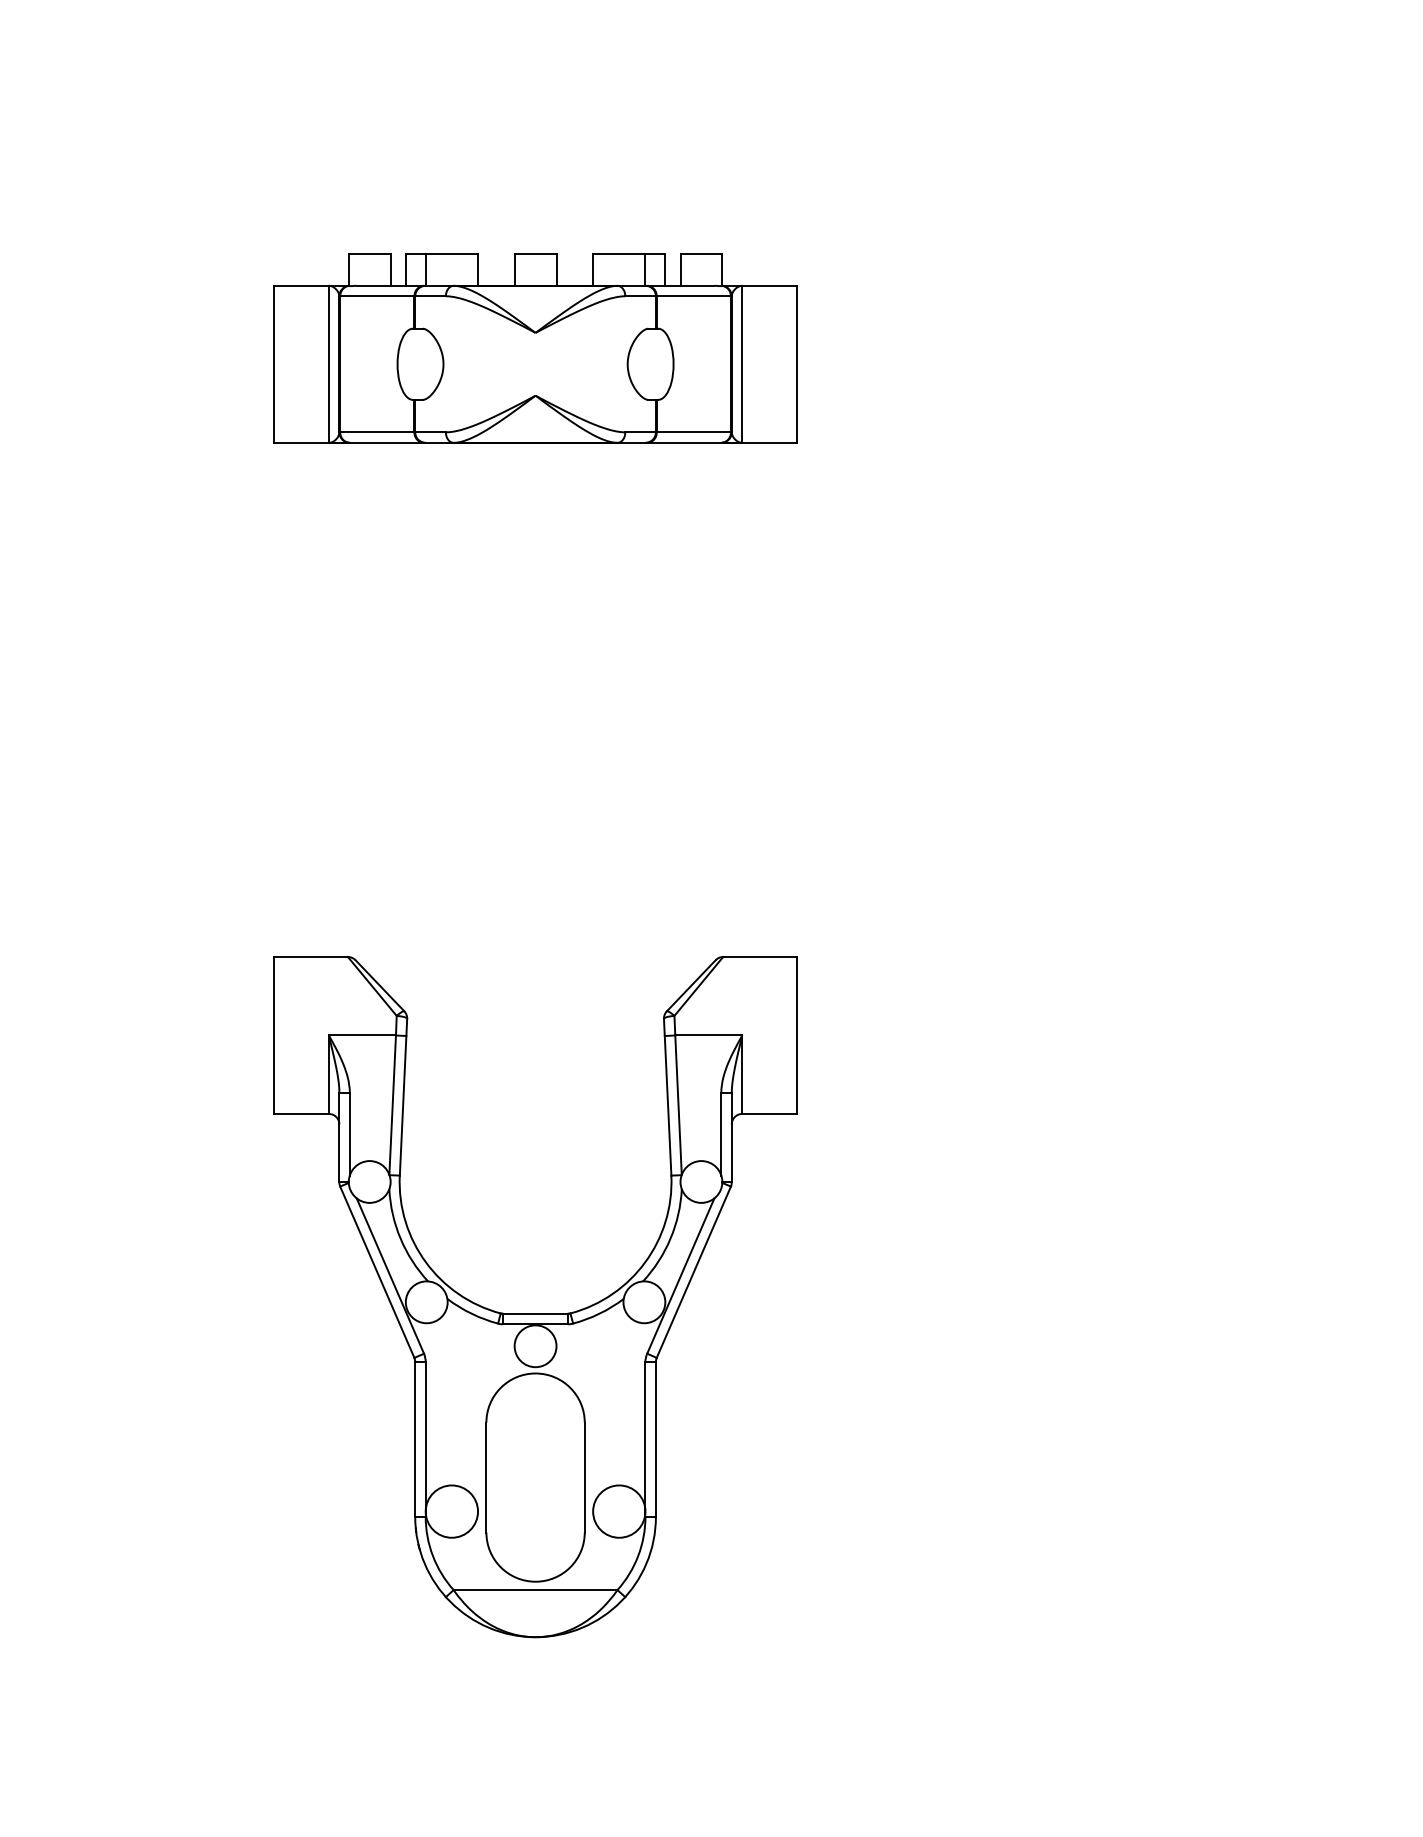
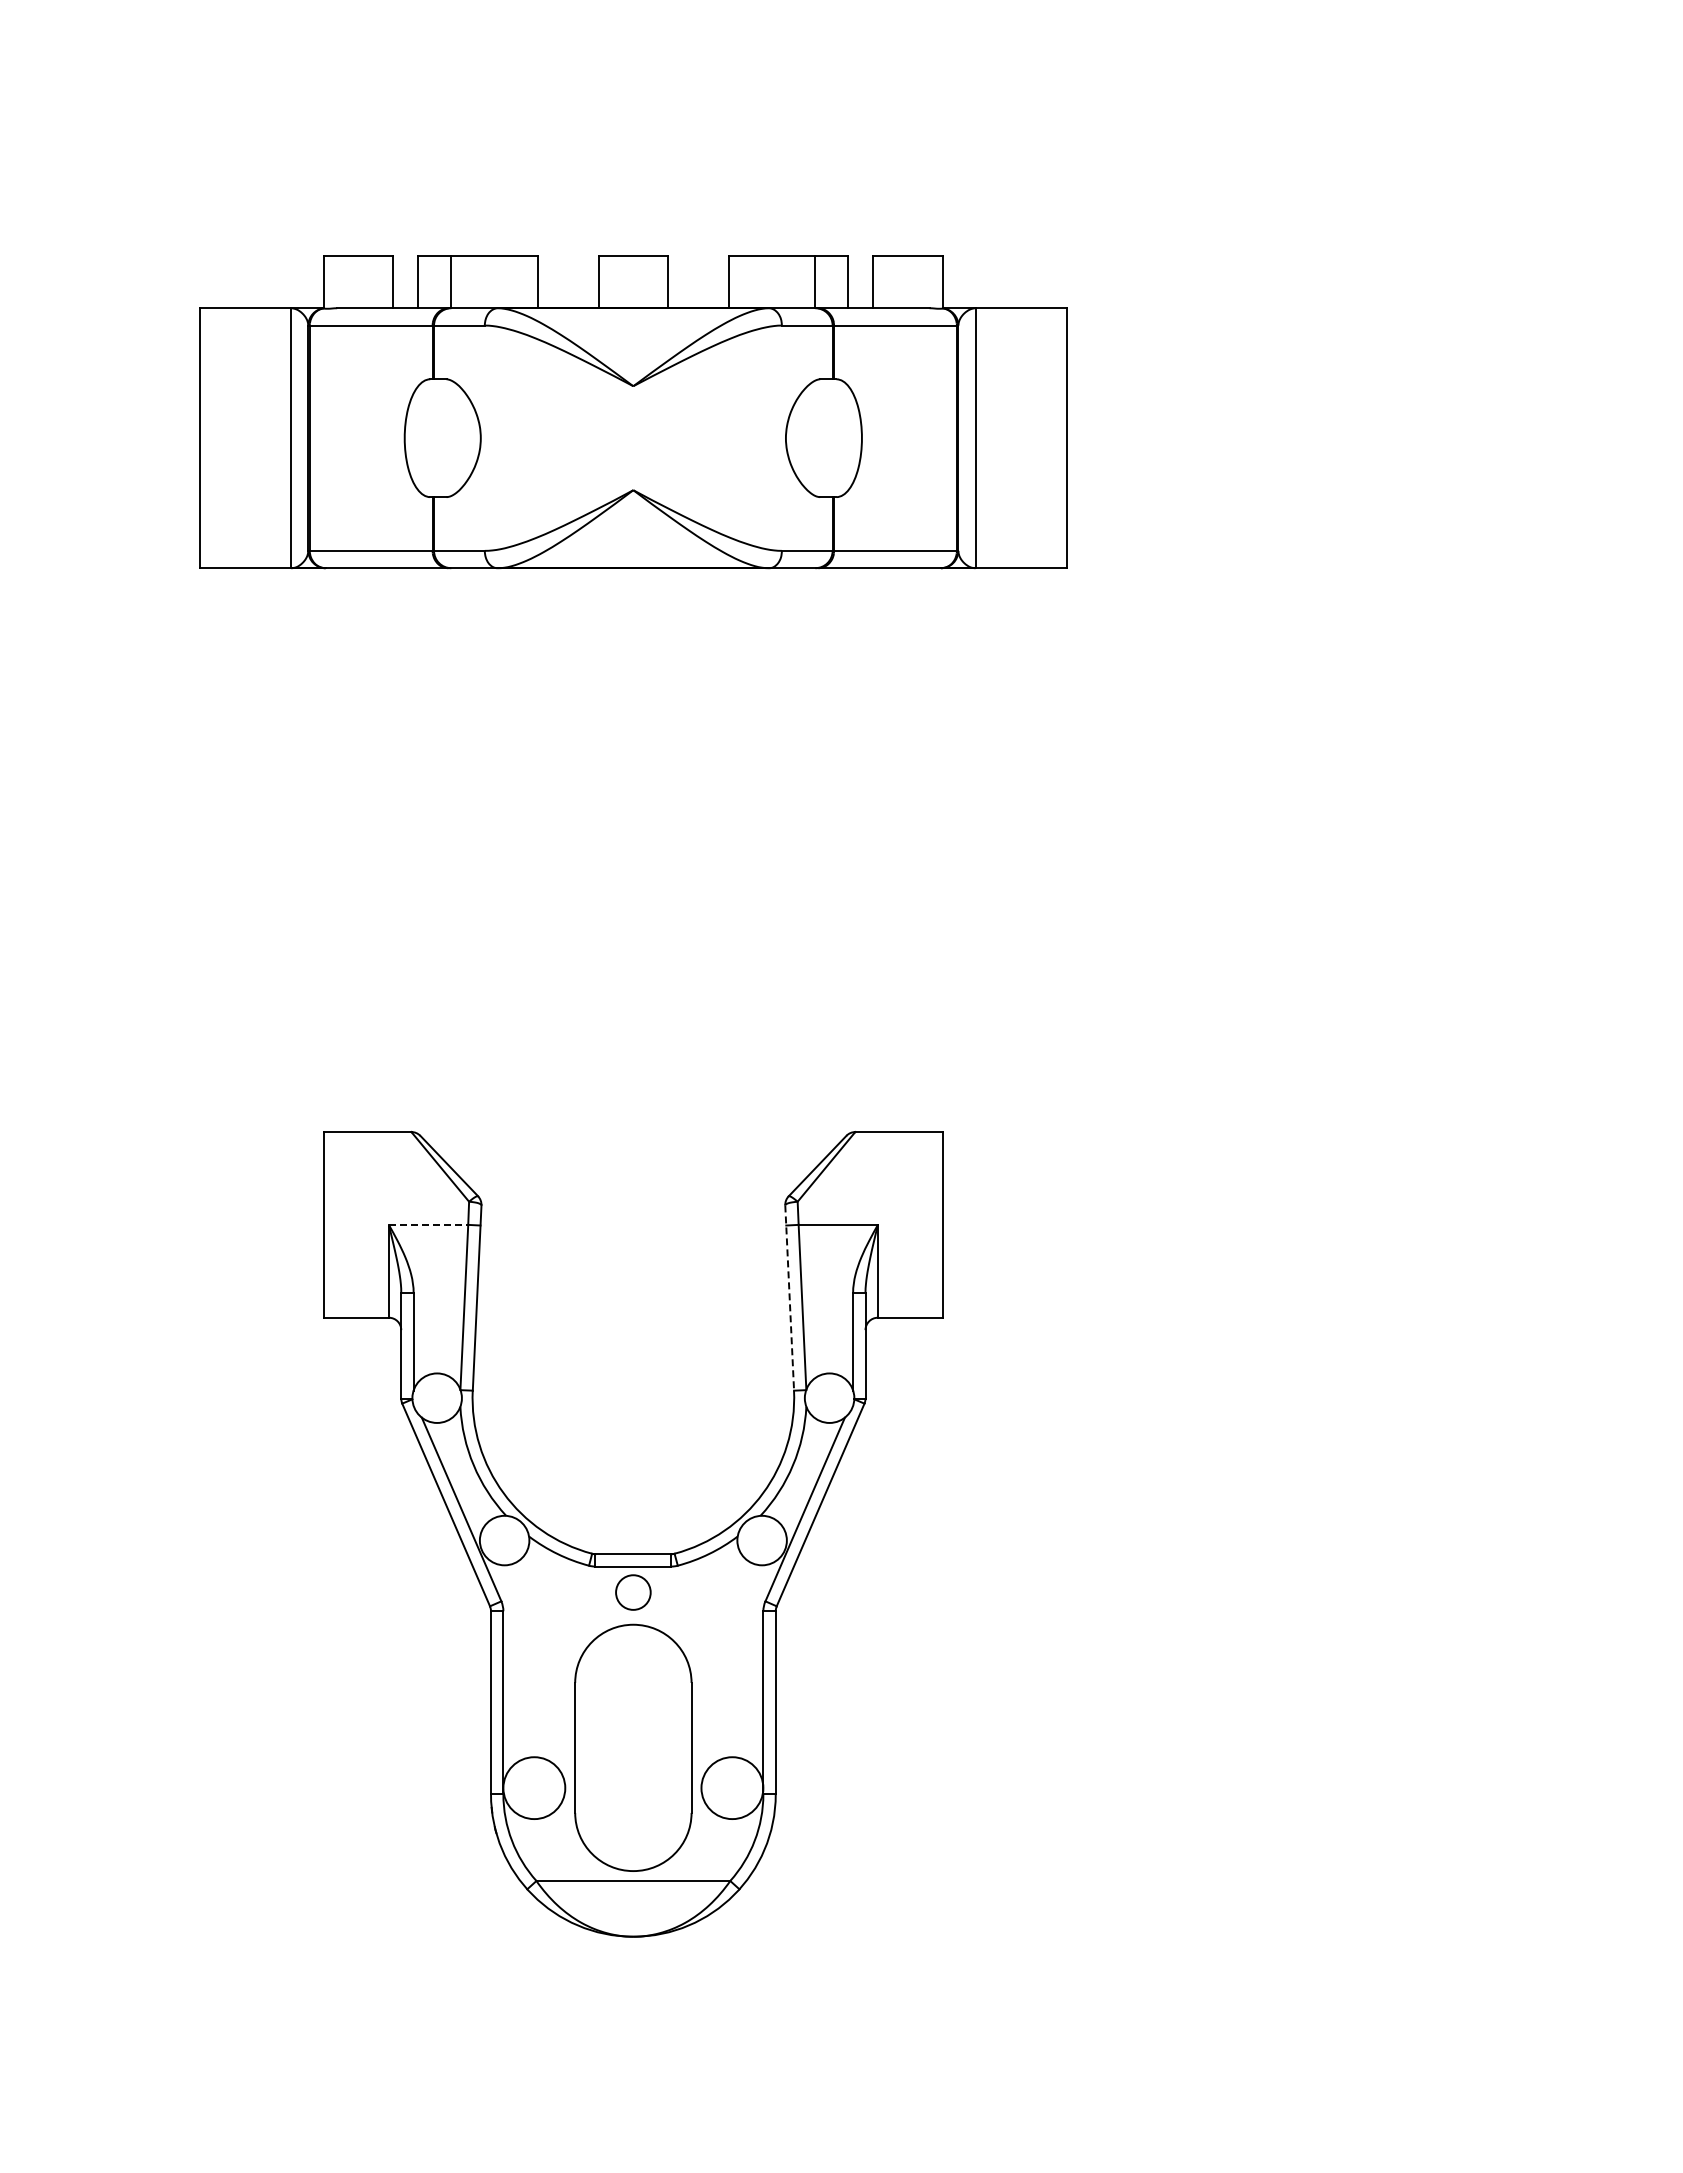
part: (535, 348) -> (633, 412), size x1.4
line: (362, 1035) -> (428, 1224), solid -> dashed
line: (667, 1097) -> (789, 1298), solid -> dashed
circle: (535, 1346) -> (633, 1592), size x0.7

